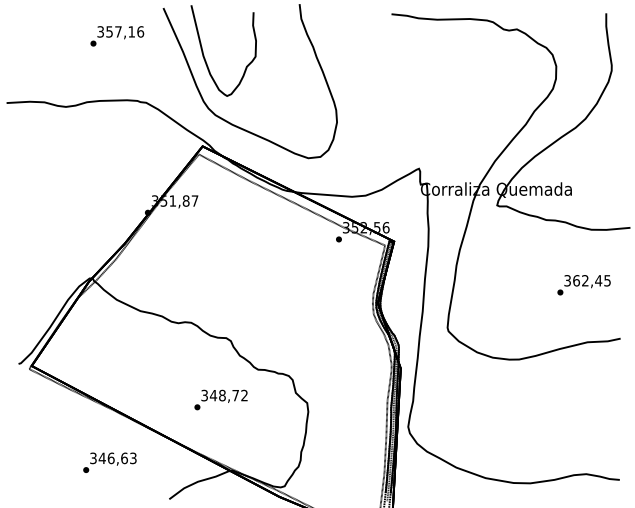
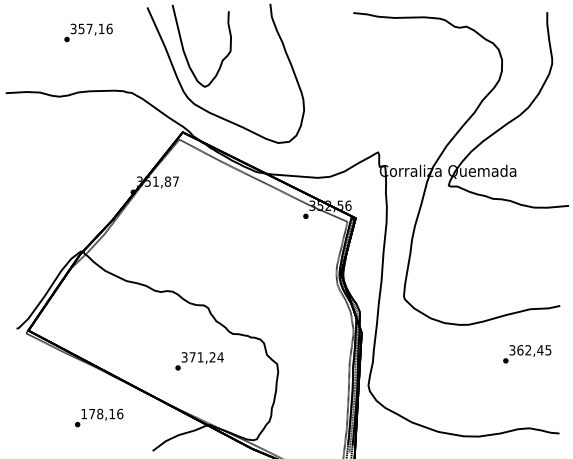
text: (117, 36) -> (88, 33), moved
text: (583, 285) -> (526, 354), moved
text: (228, 395) -> (206, 357), 348,72 -> 371,24
text: (113, 458) -> (102, 414), 346,63 -> 178,16

